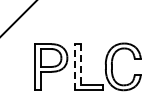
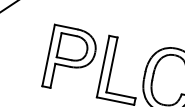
line: (81, 64) -> (112, 65), dashed -> solid
line: (75, 66) -> (103, 66), dashed -> solid

